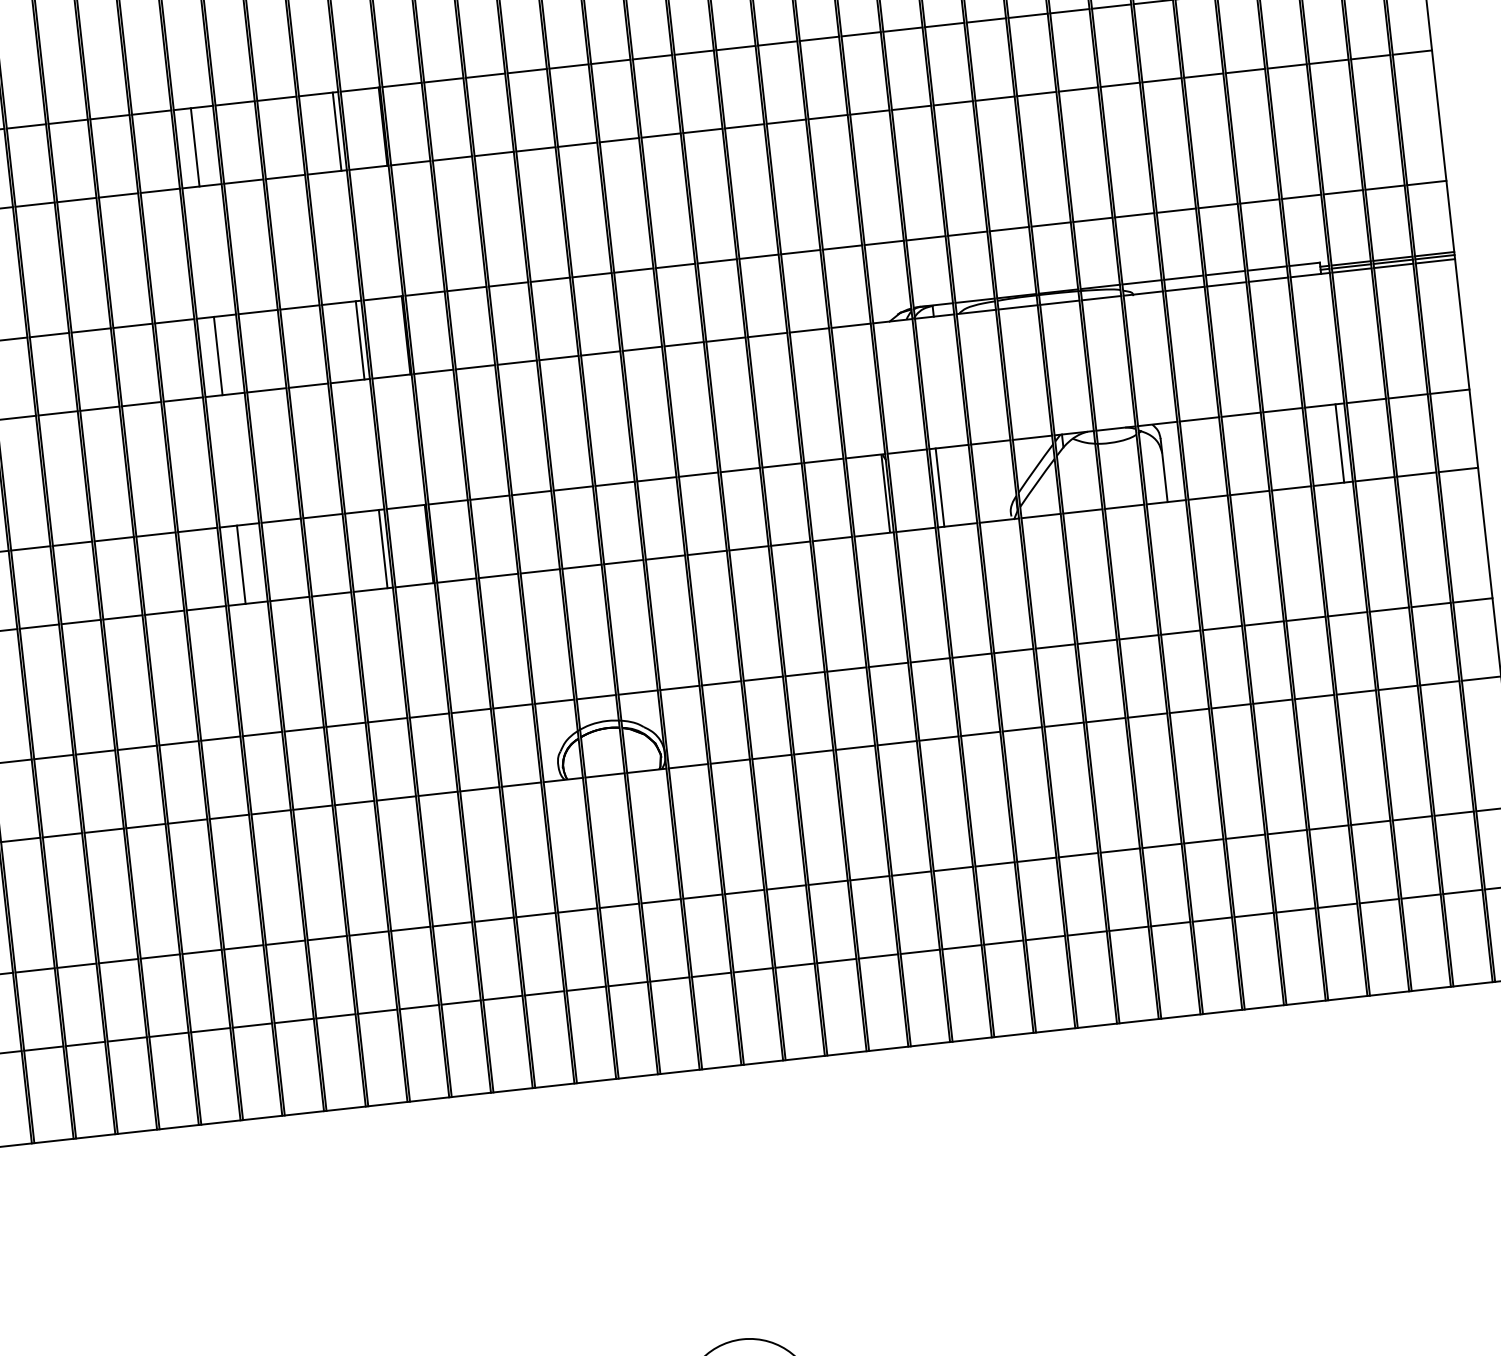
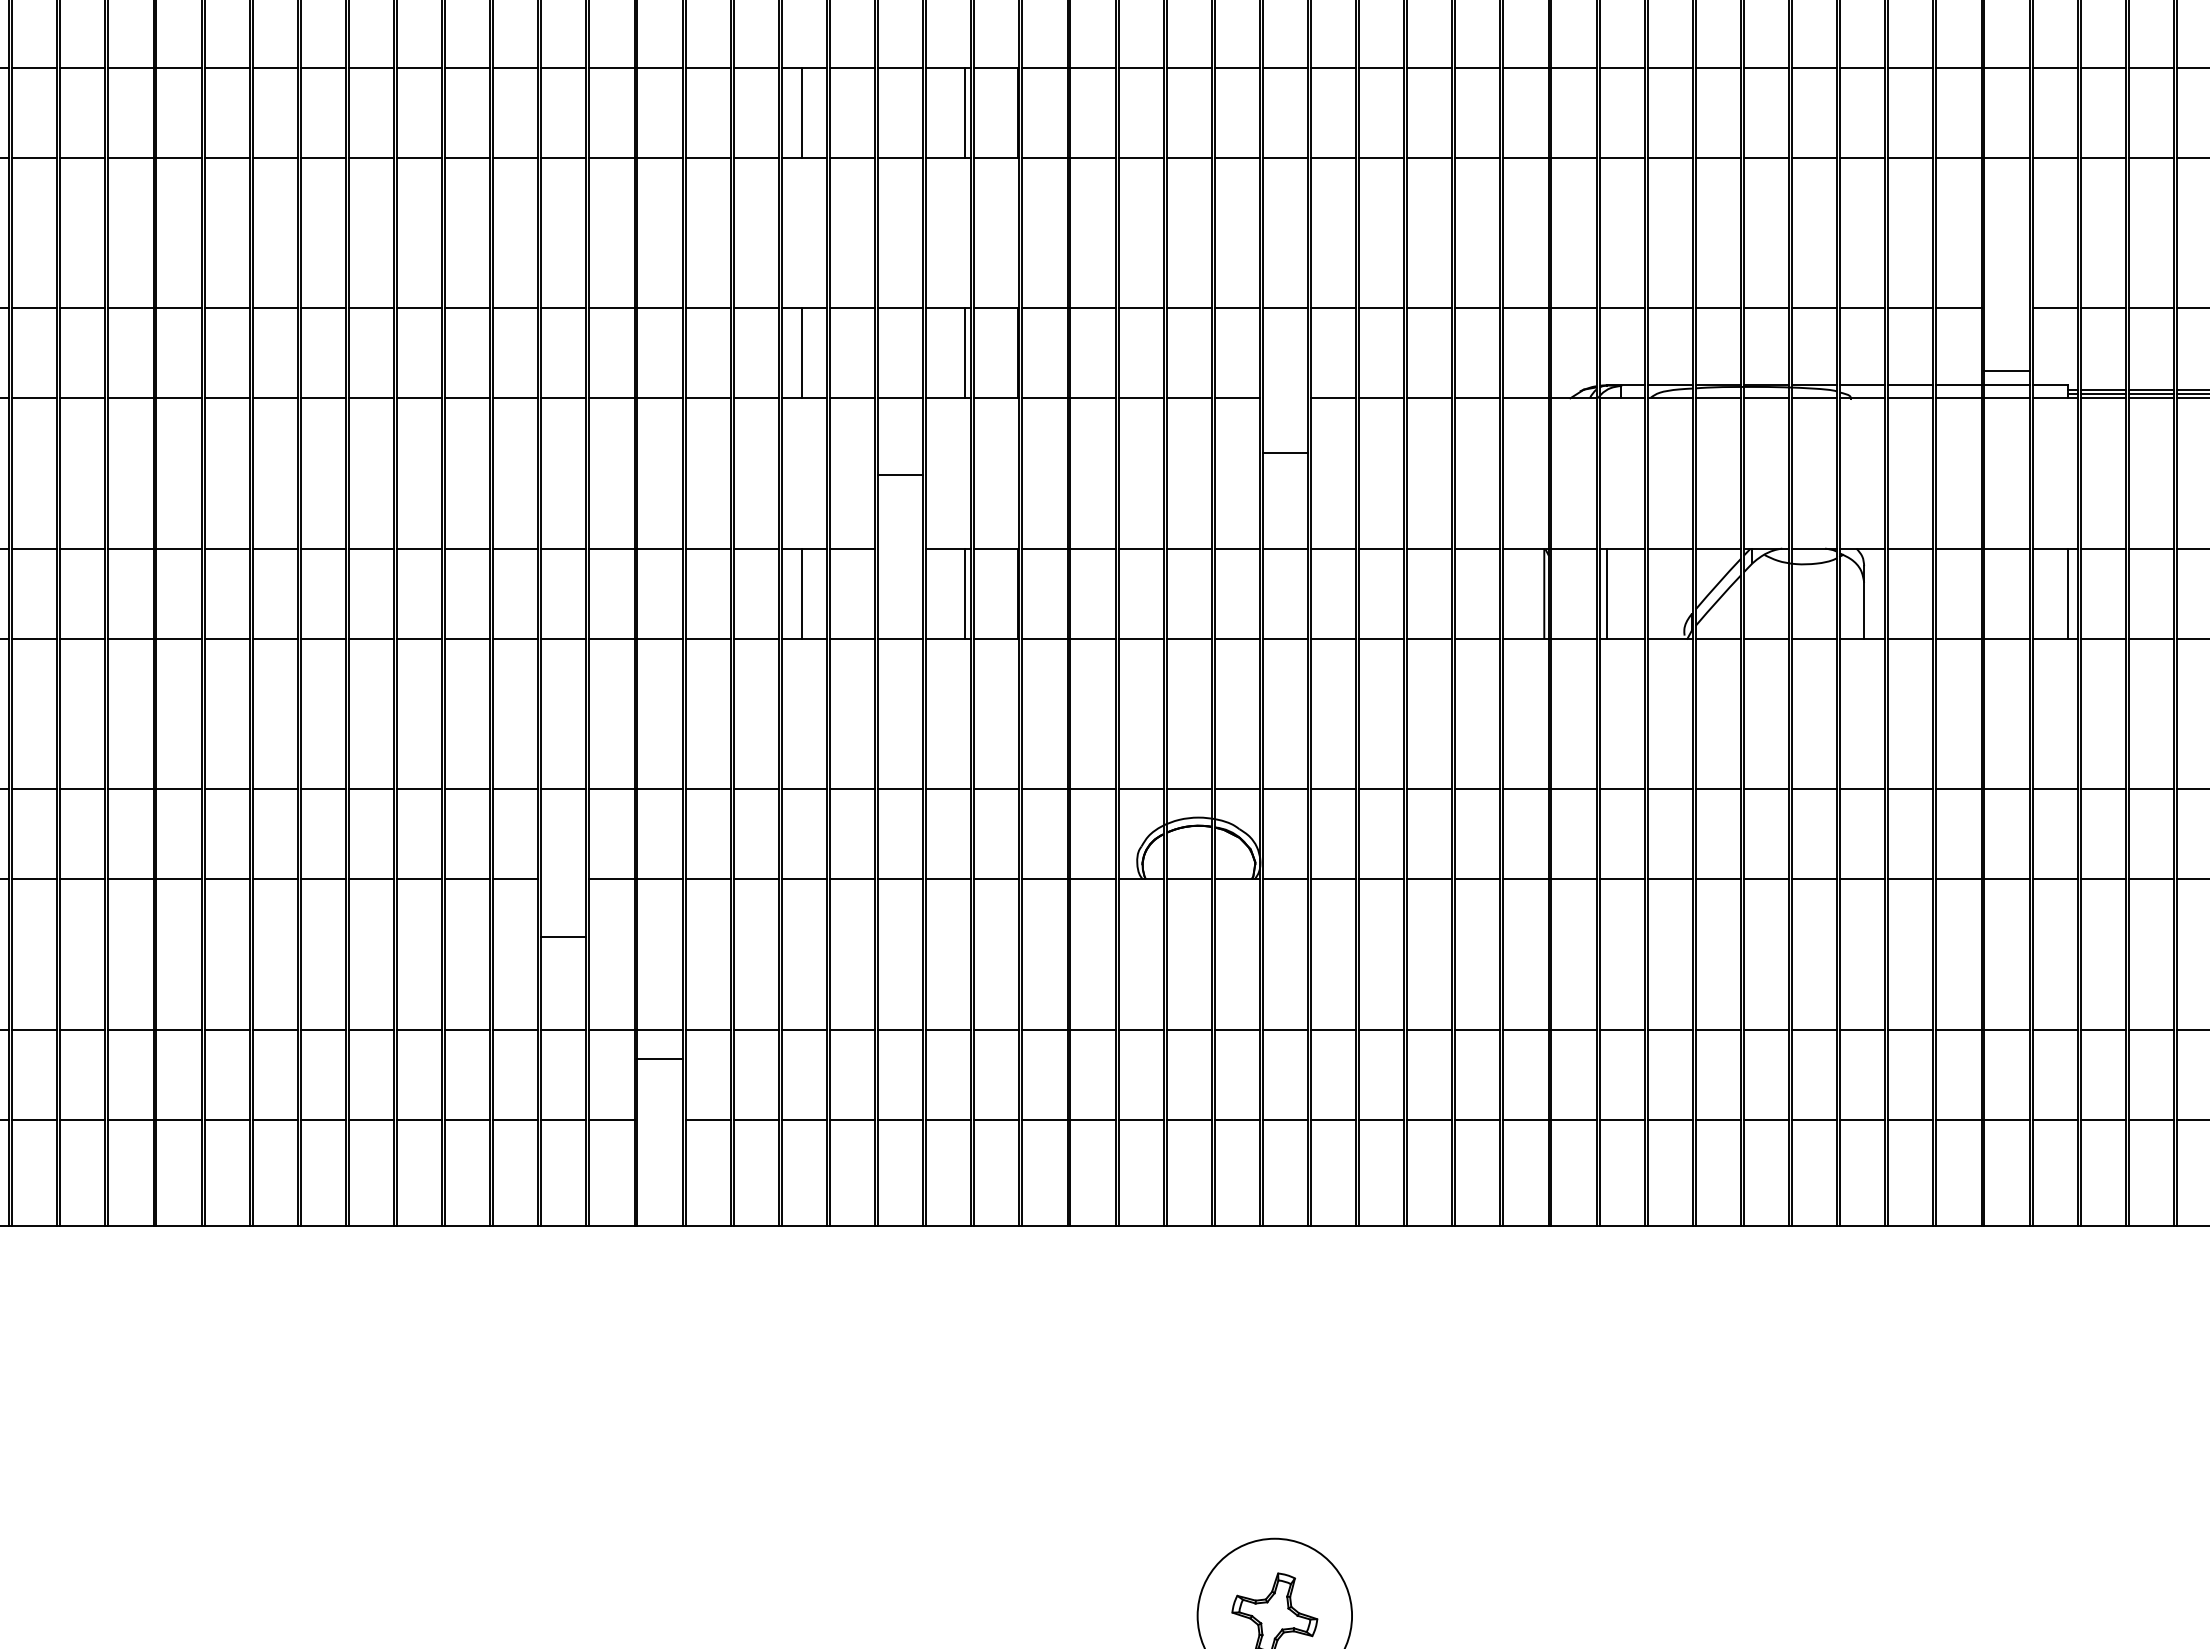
line: (1259, 201) -> (2006, 371), moved
line: (642, 349) -> (1285, 453), moved
line: (322, 516) -> (900, 474), moved
line: (62, 835) -> (563, 937), moved
line: (168, 1034) -> (659, 1058), moved

